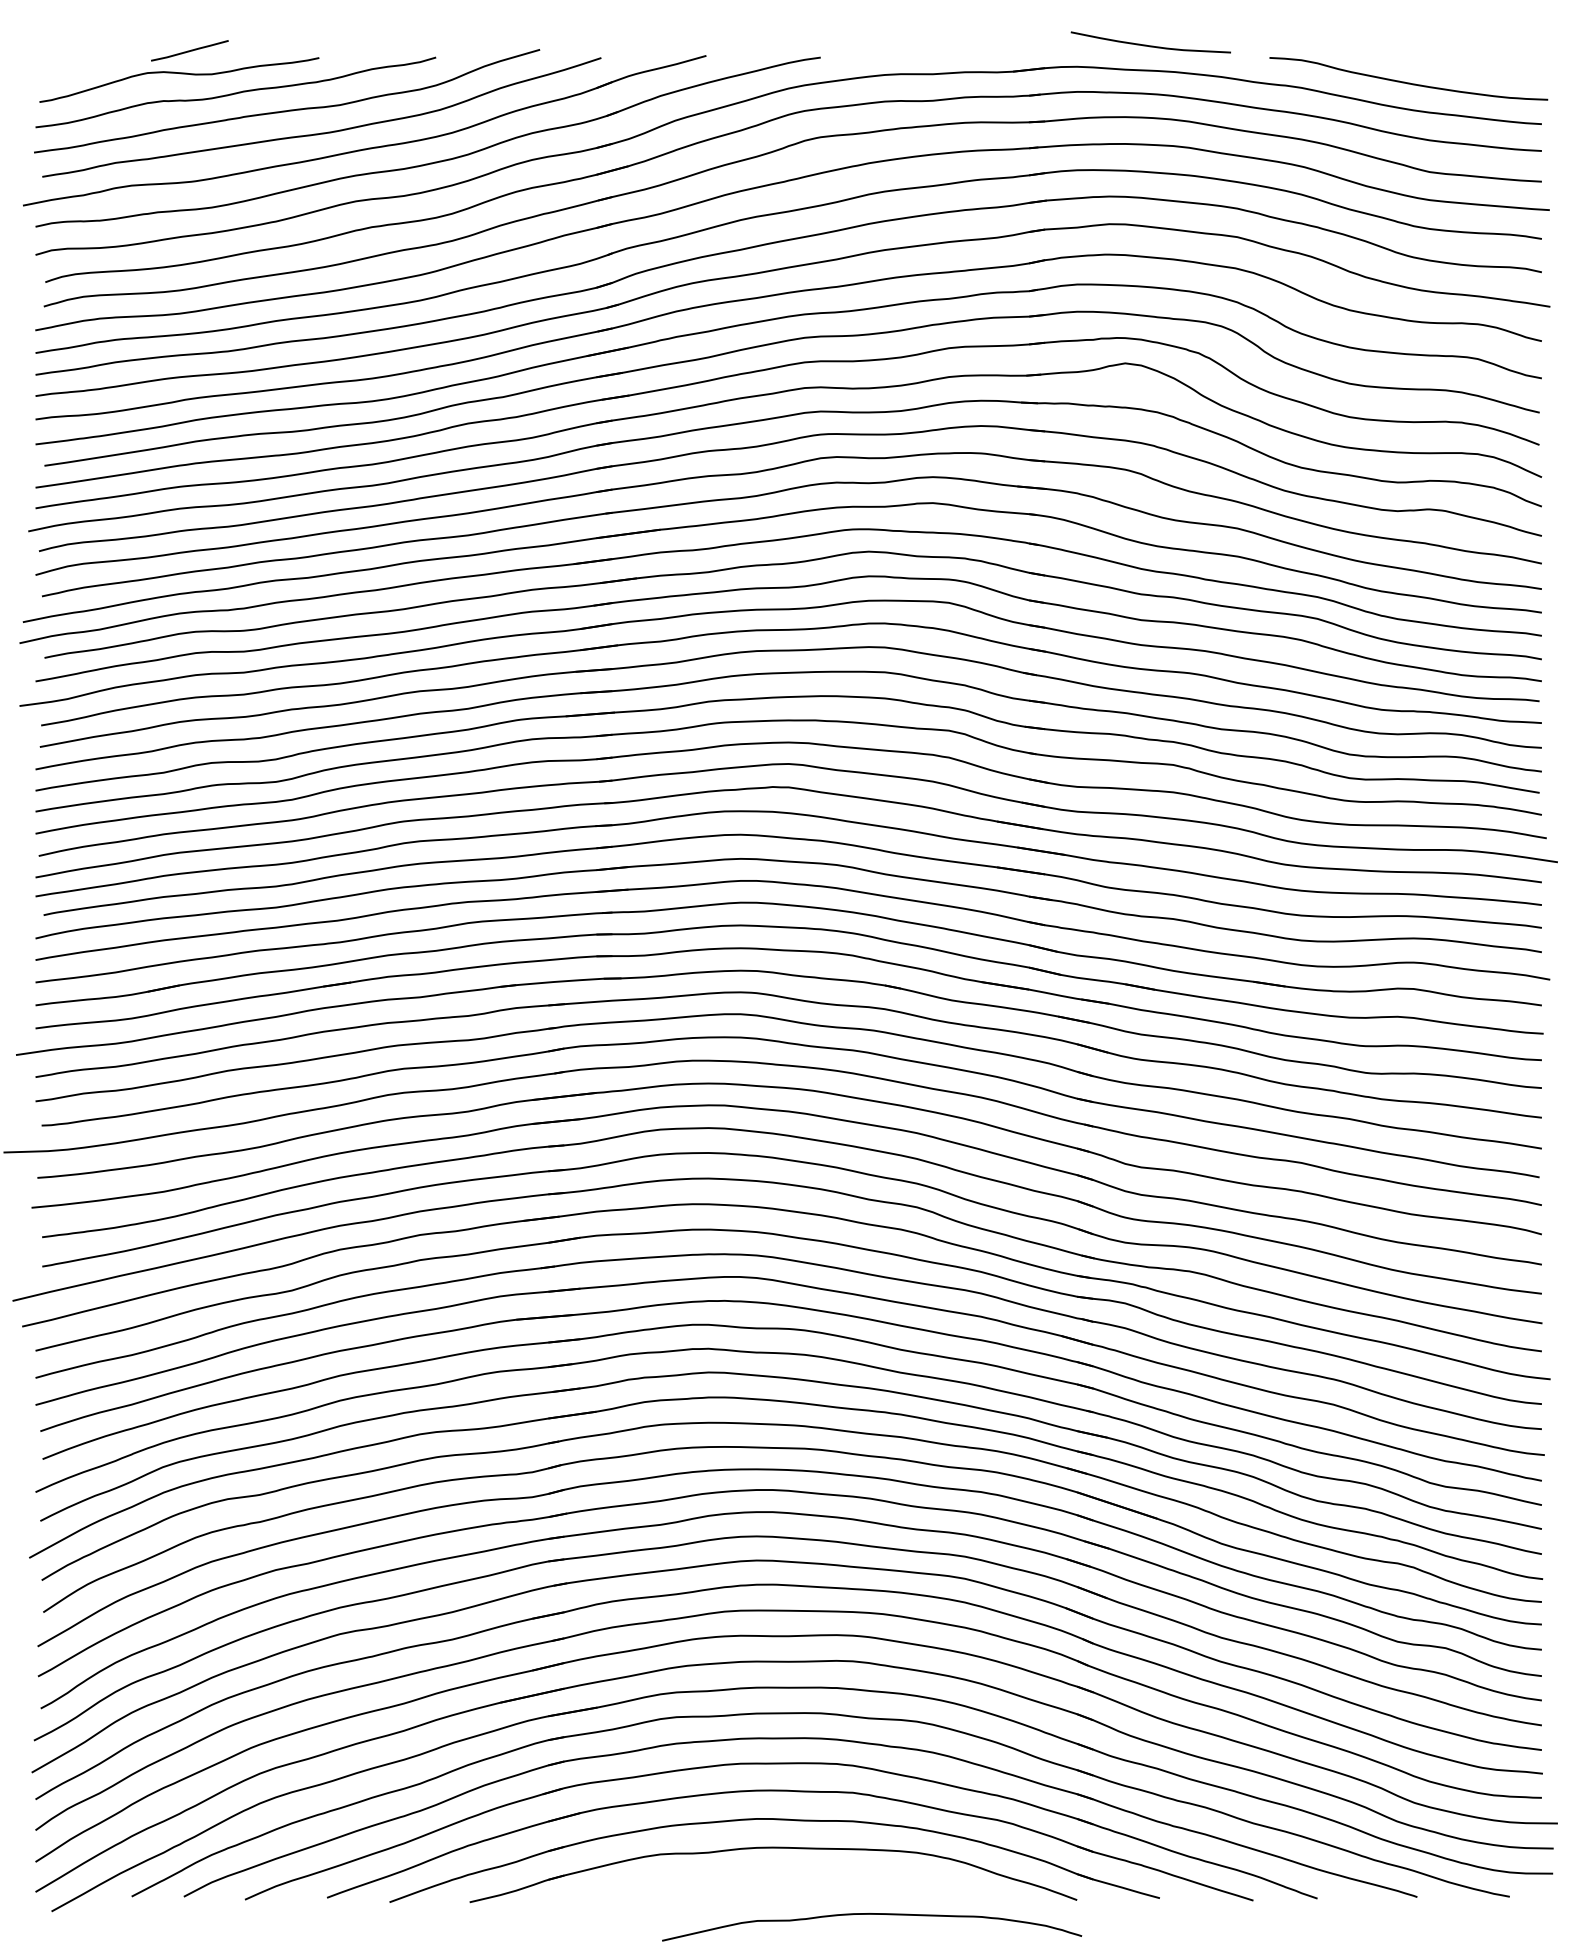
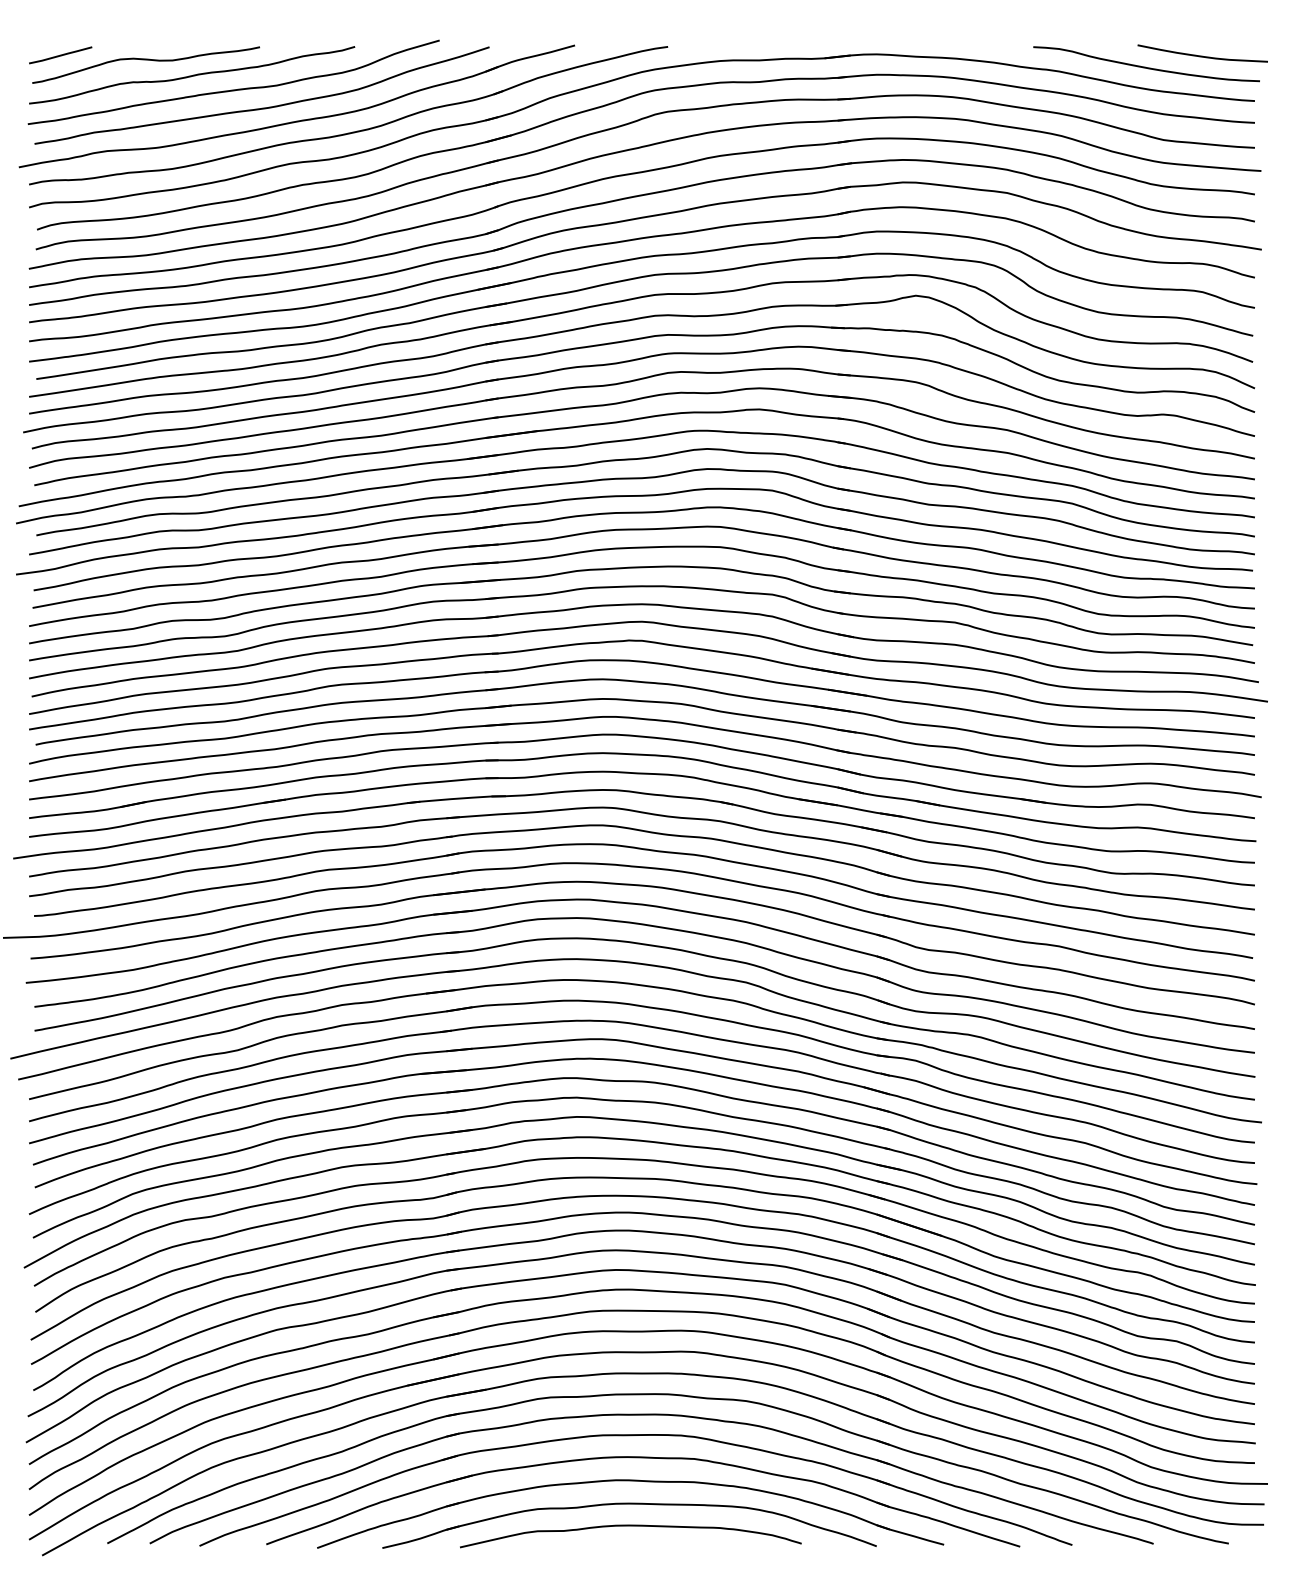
curve: (1150, 44) -> (1202, 55), moved
line: (189, 50) -> (60, 55), moved
curve: (871, 1915) -> (630, 1526), moved

